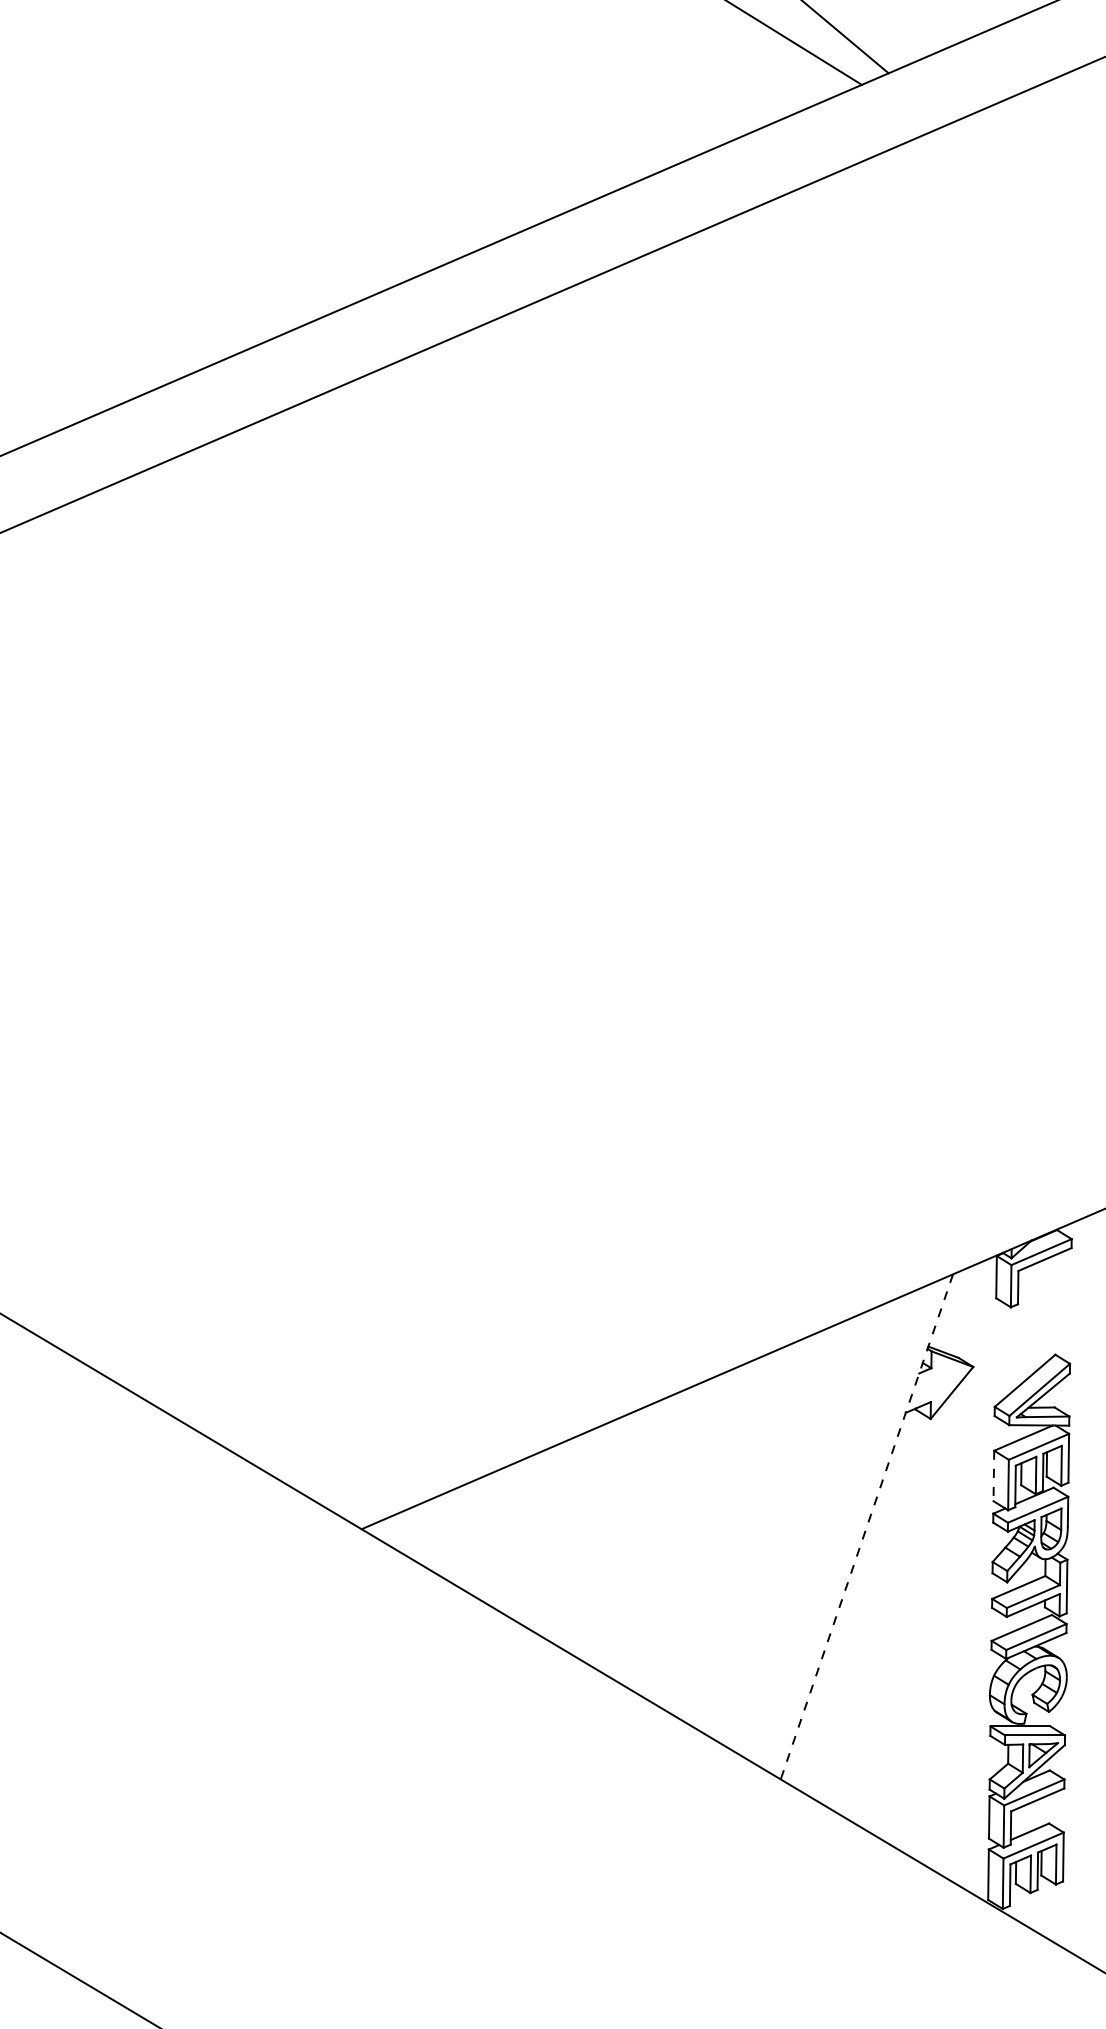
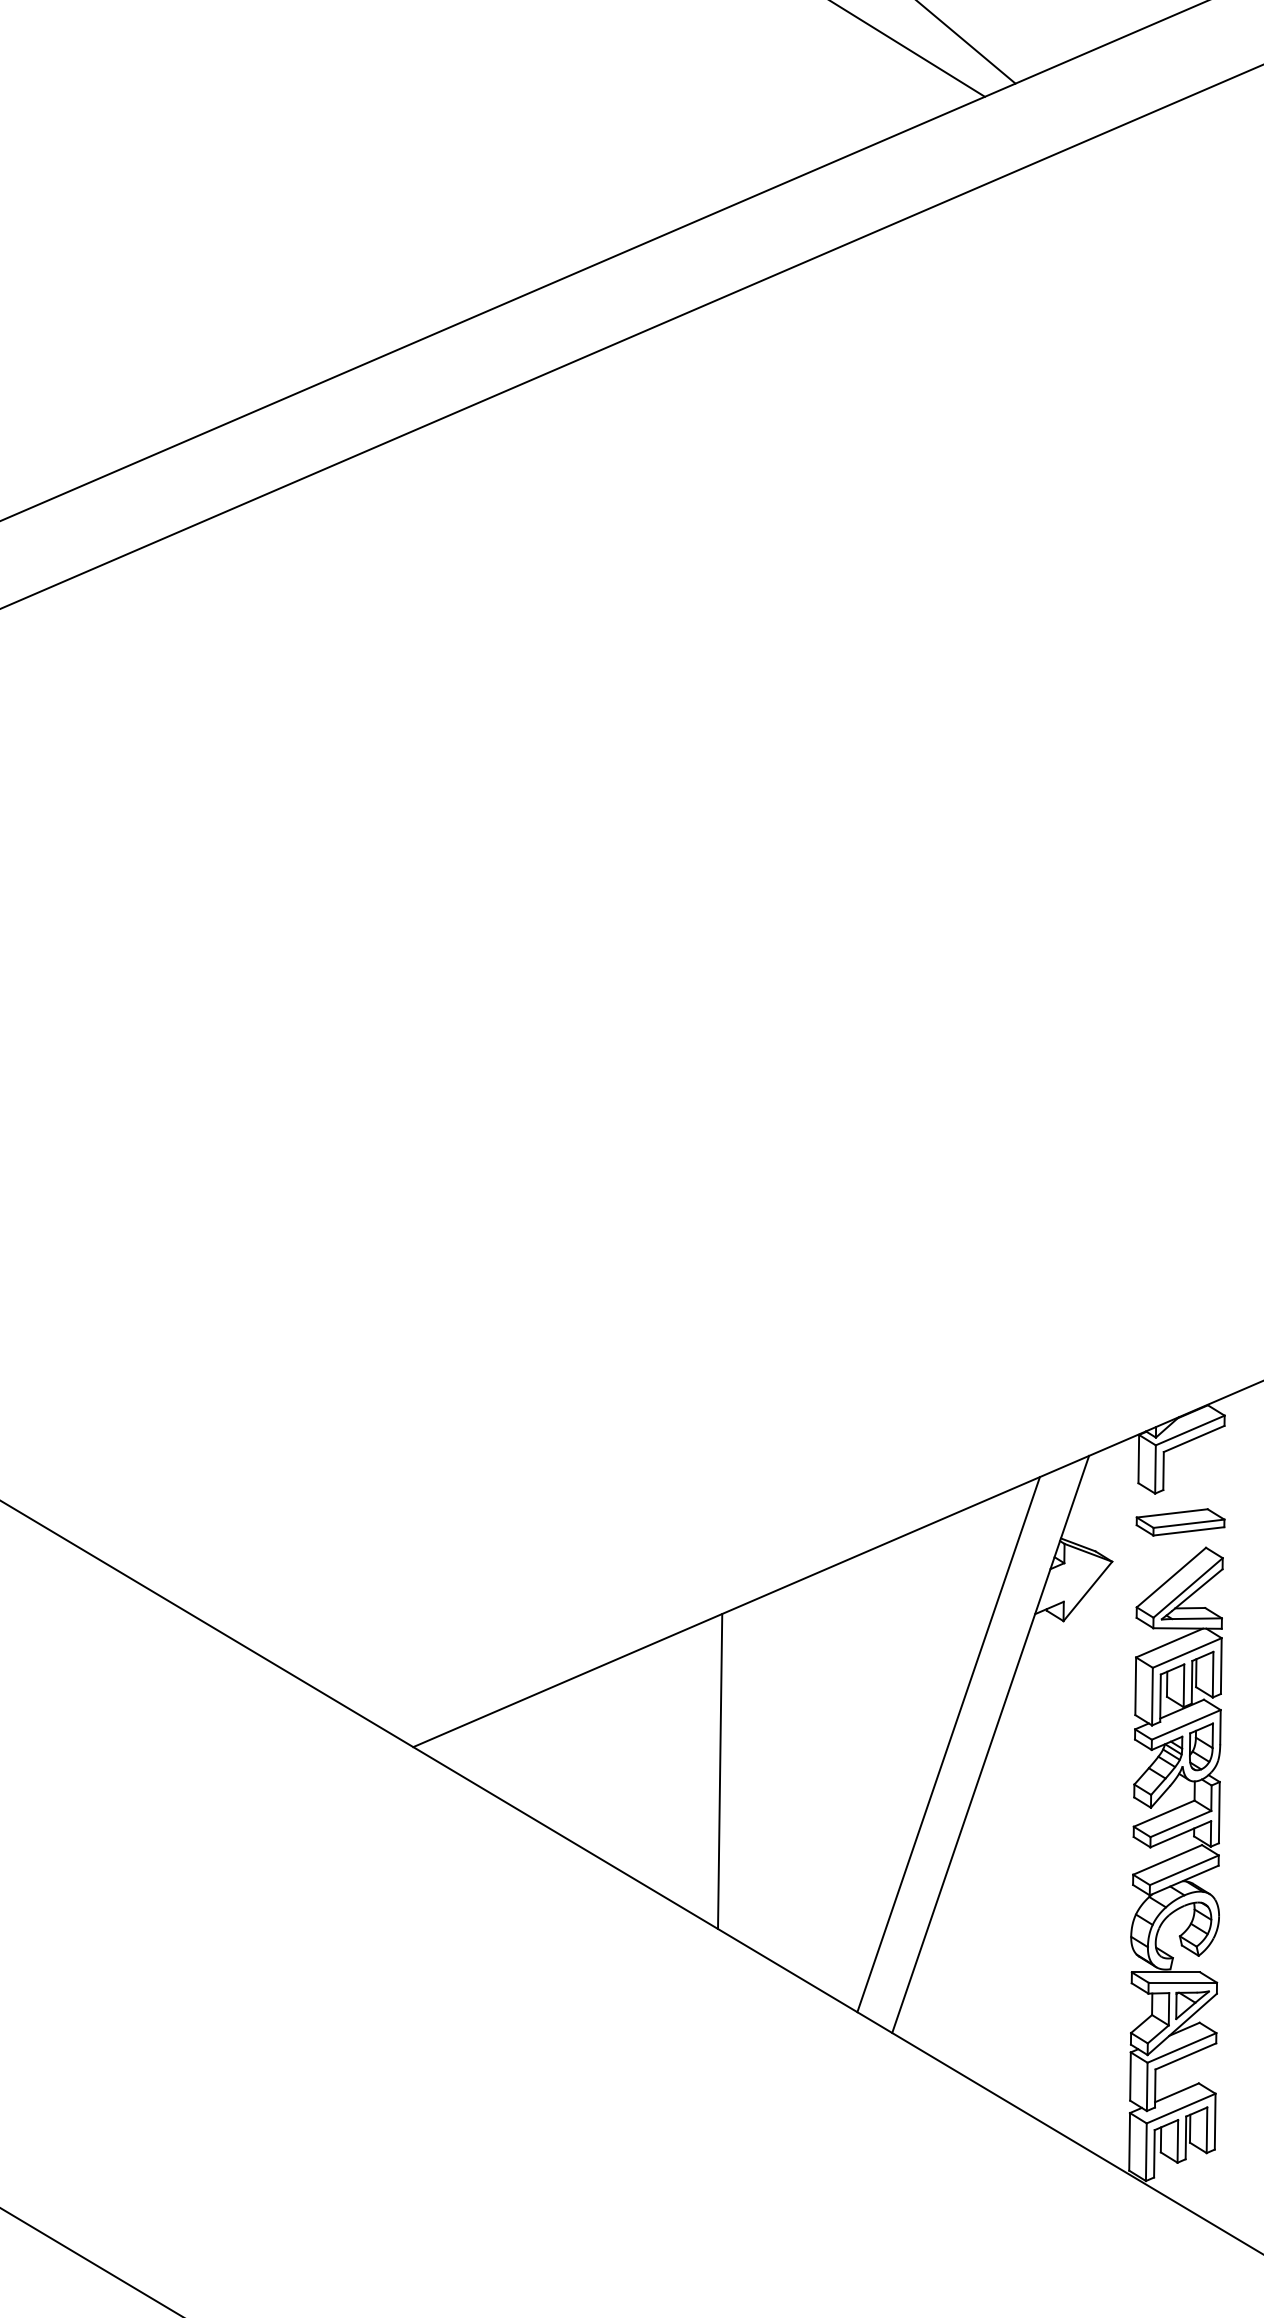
part: (1033, 1332) -> (1180, 1522), added
line: (993, 1476) -> (1135, 1686), dashed -> solid
line: (830, 1526) -> (948, 1744), added
line: (866, 1526) -> (990, 1744), dashed -> solid
line: (630, 1550) -> (720, 1771), added

